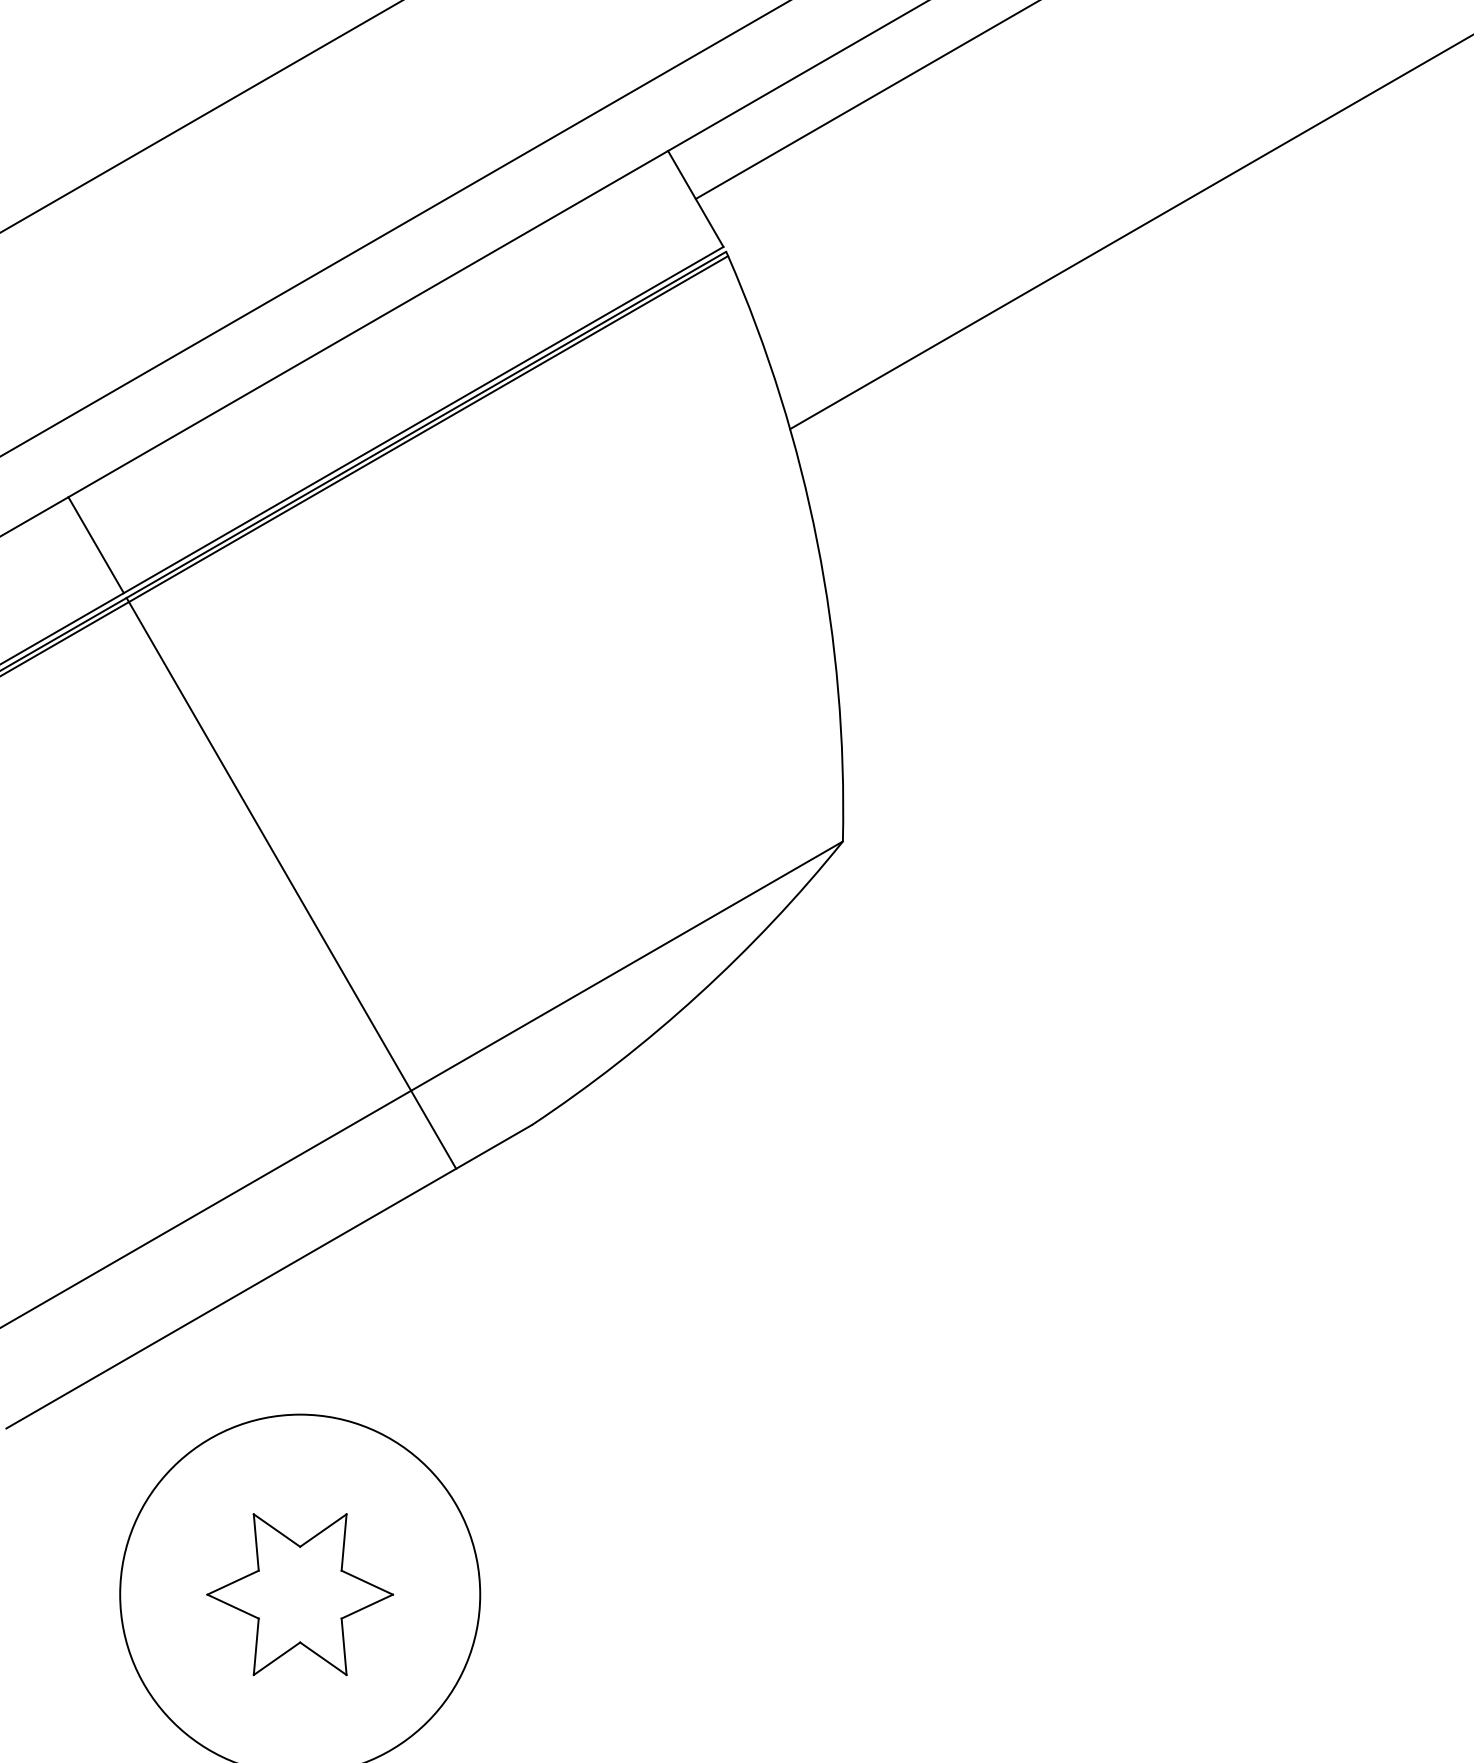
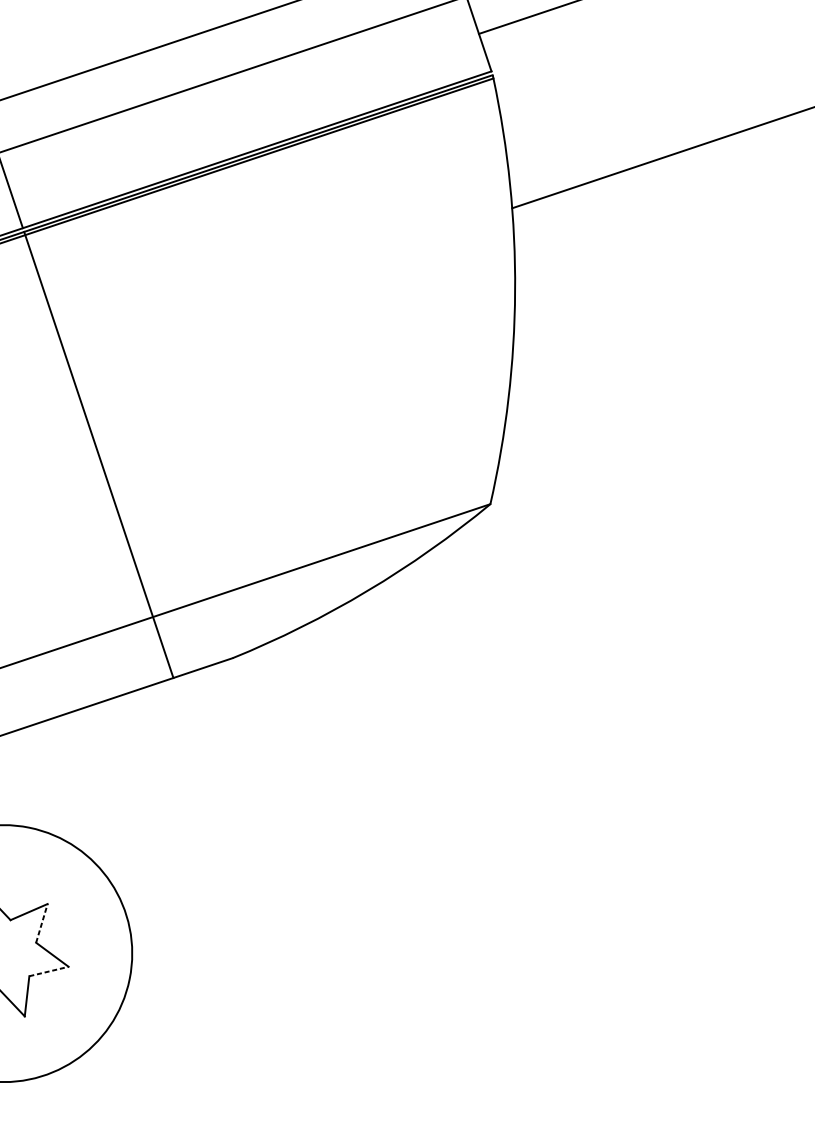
line: (344, 1542) -> (42, 923), solid -> dashed
line: (367, 1606) -> (49, 971), solid -> dashed

